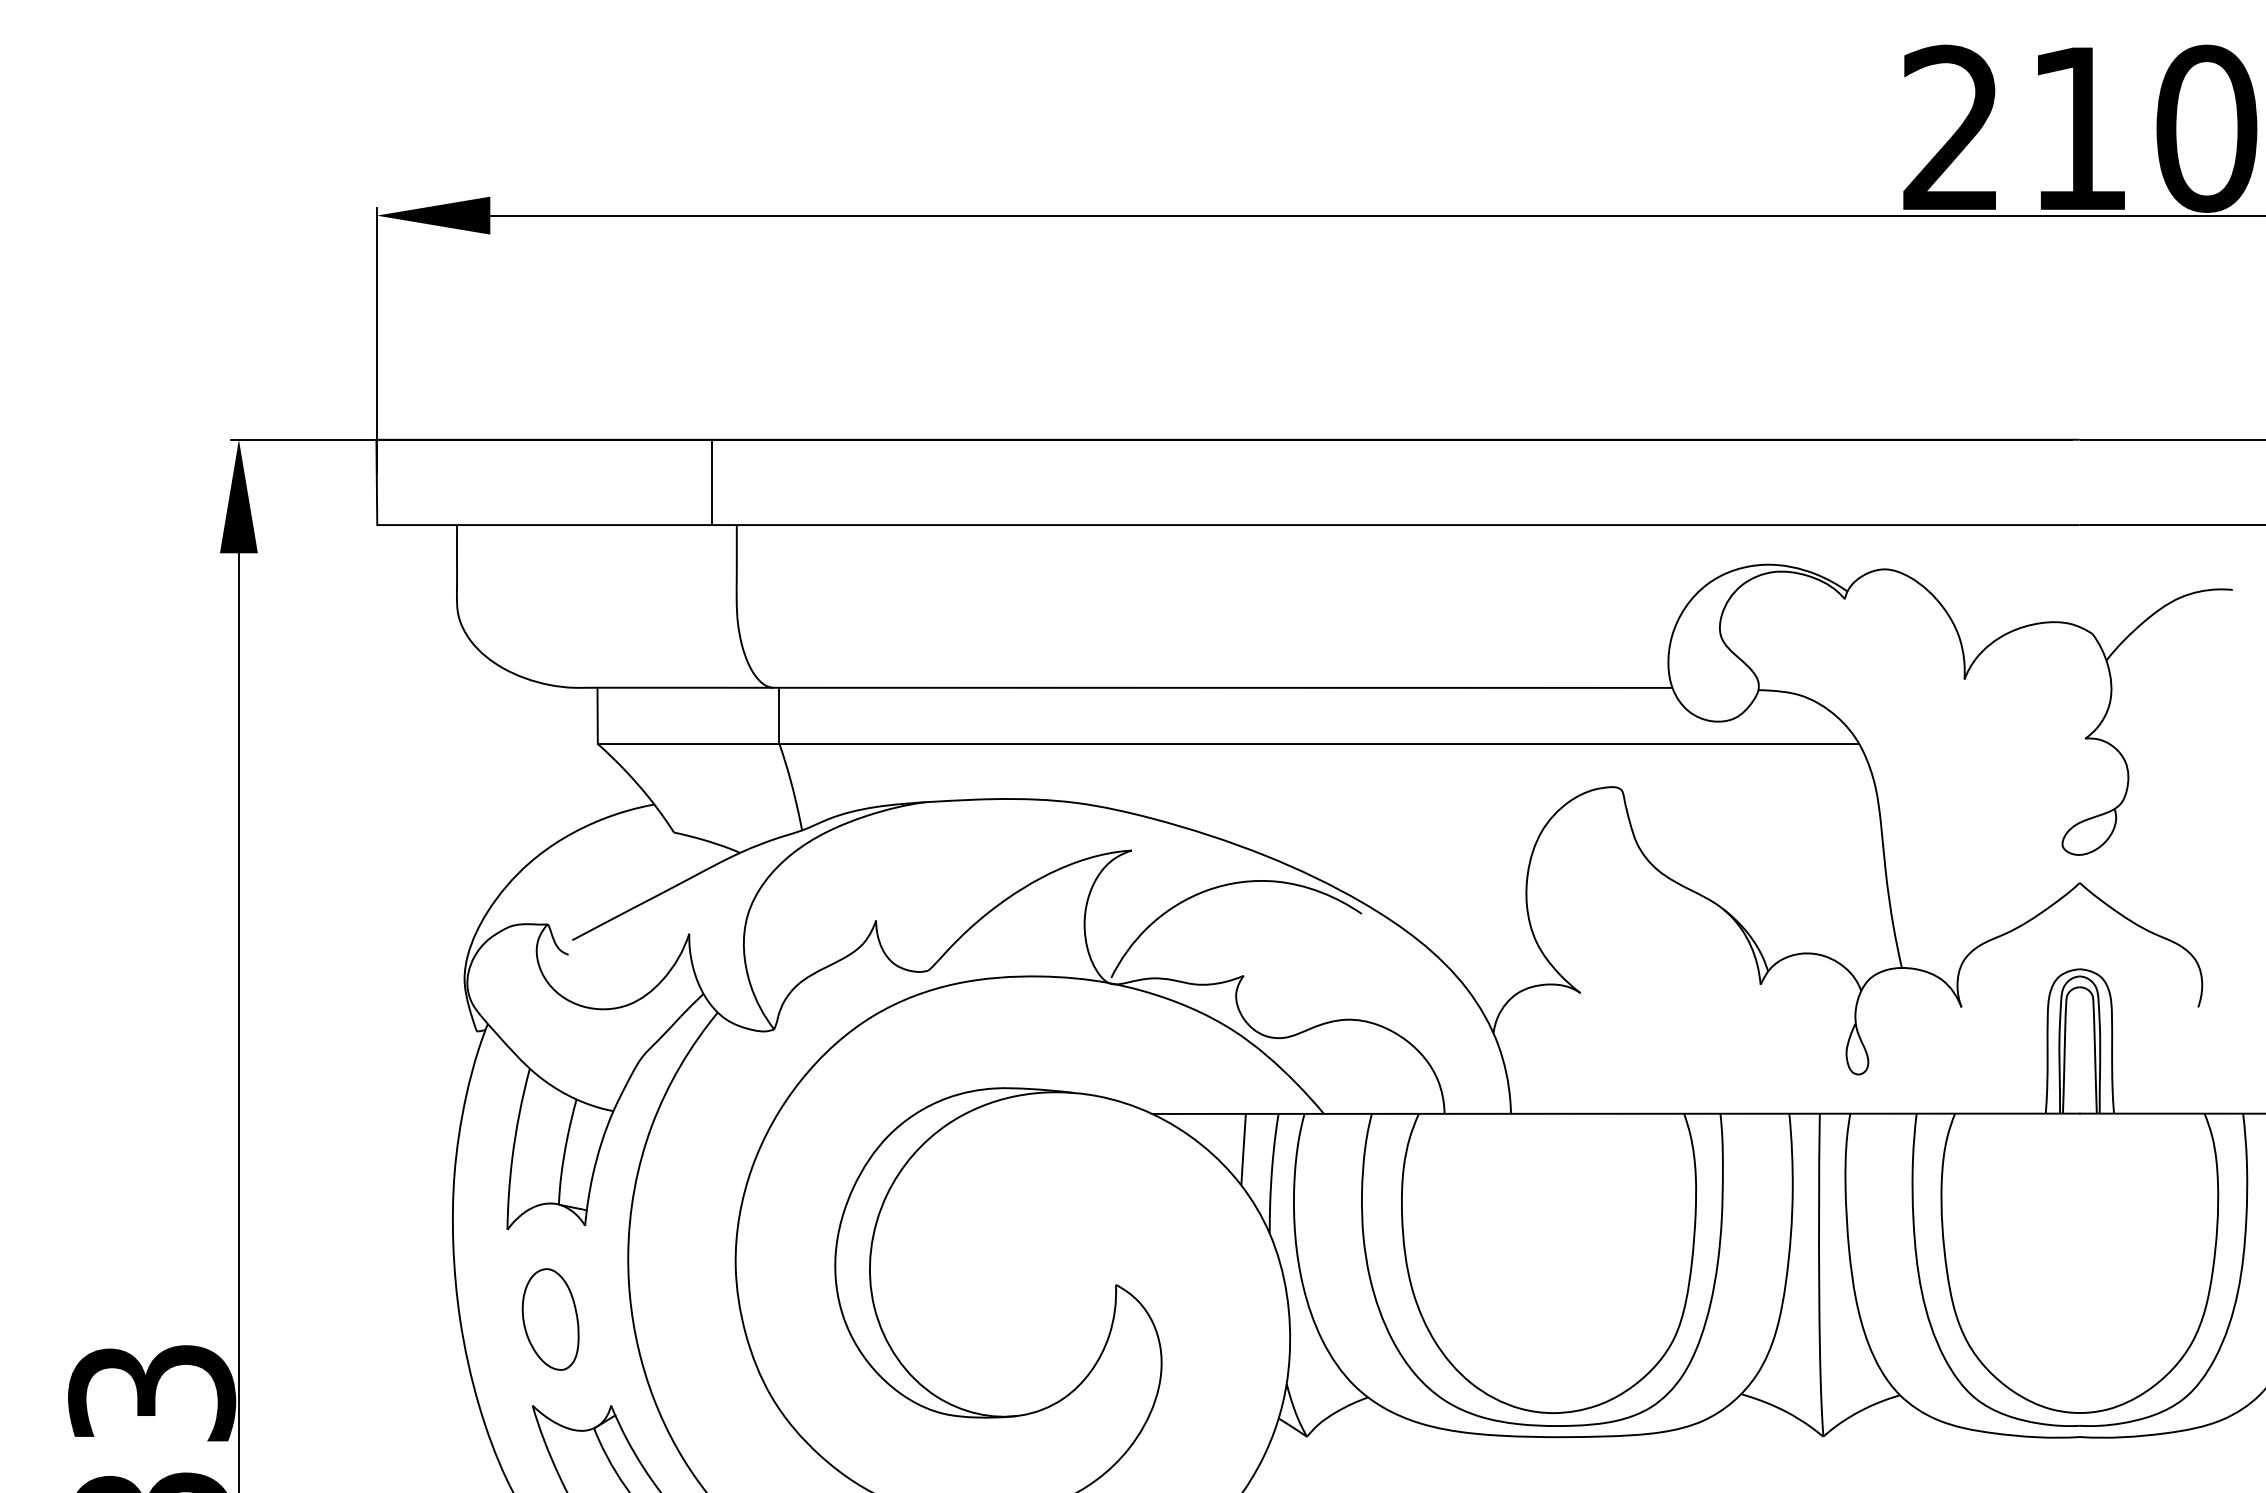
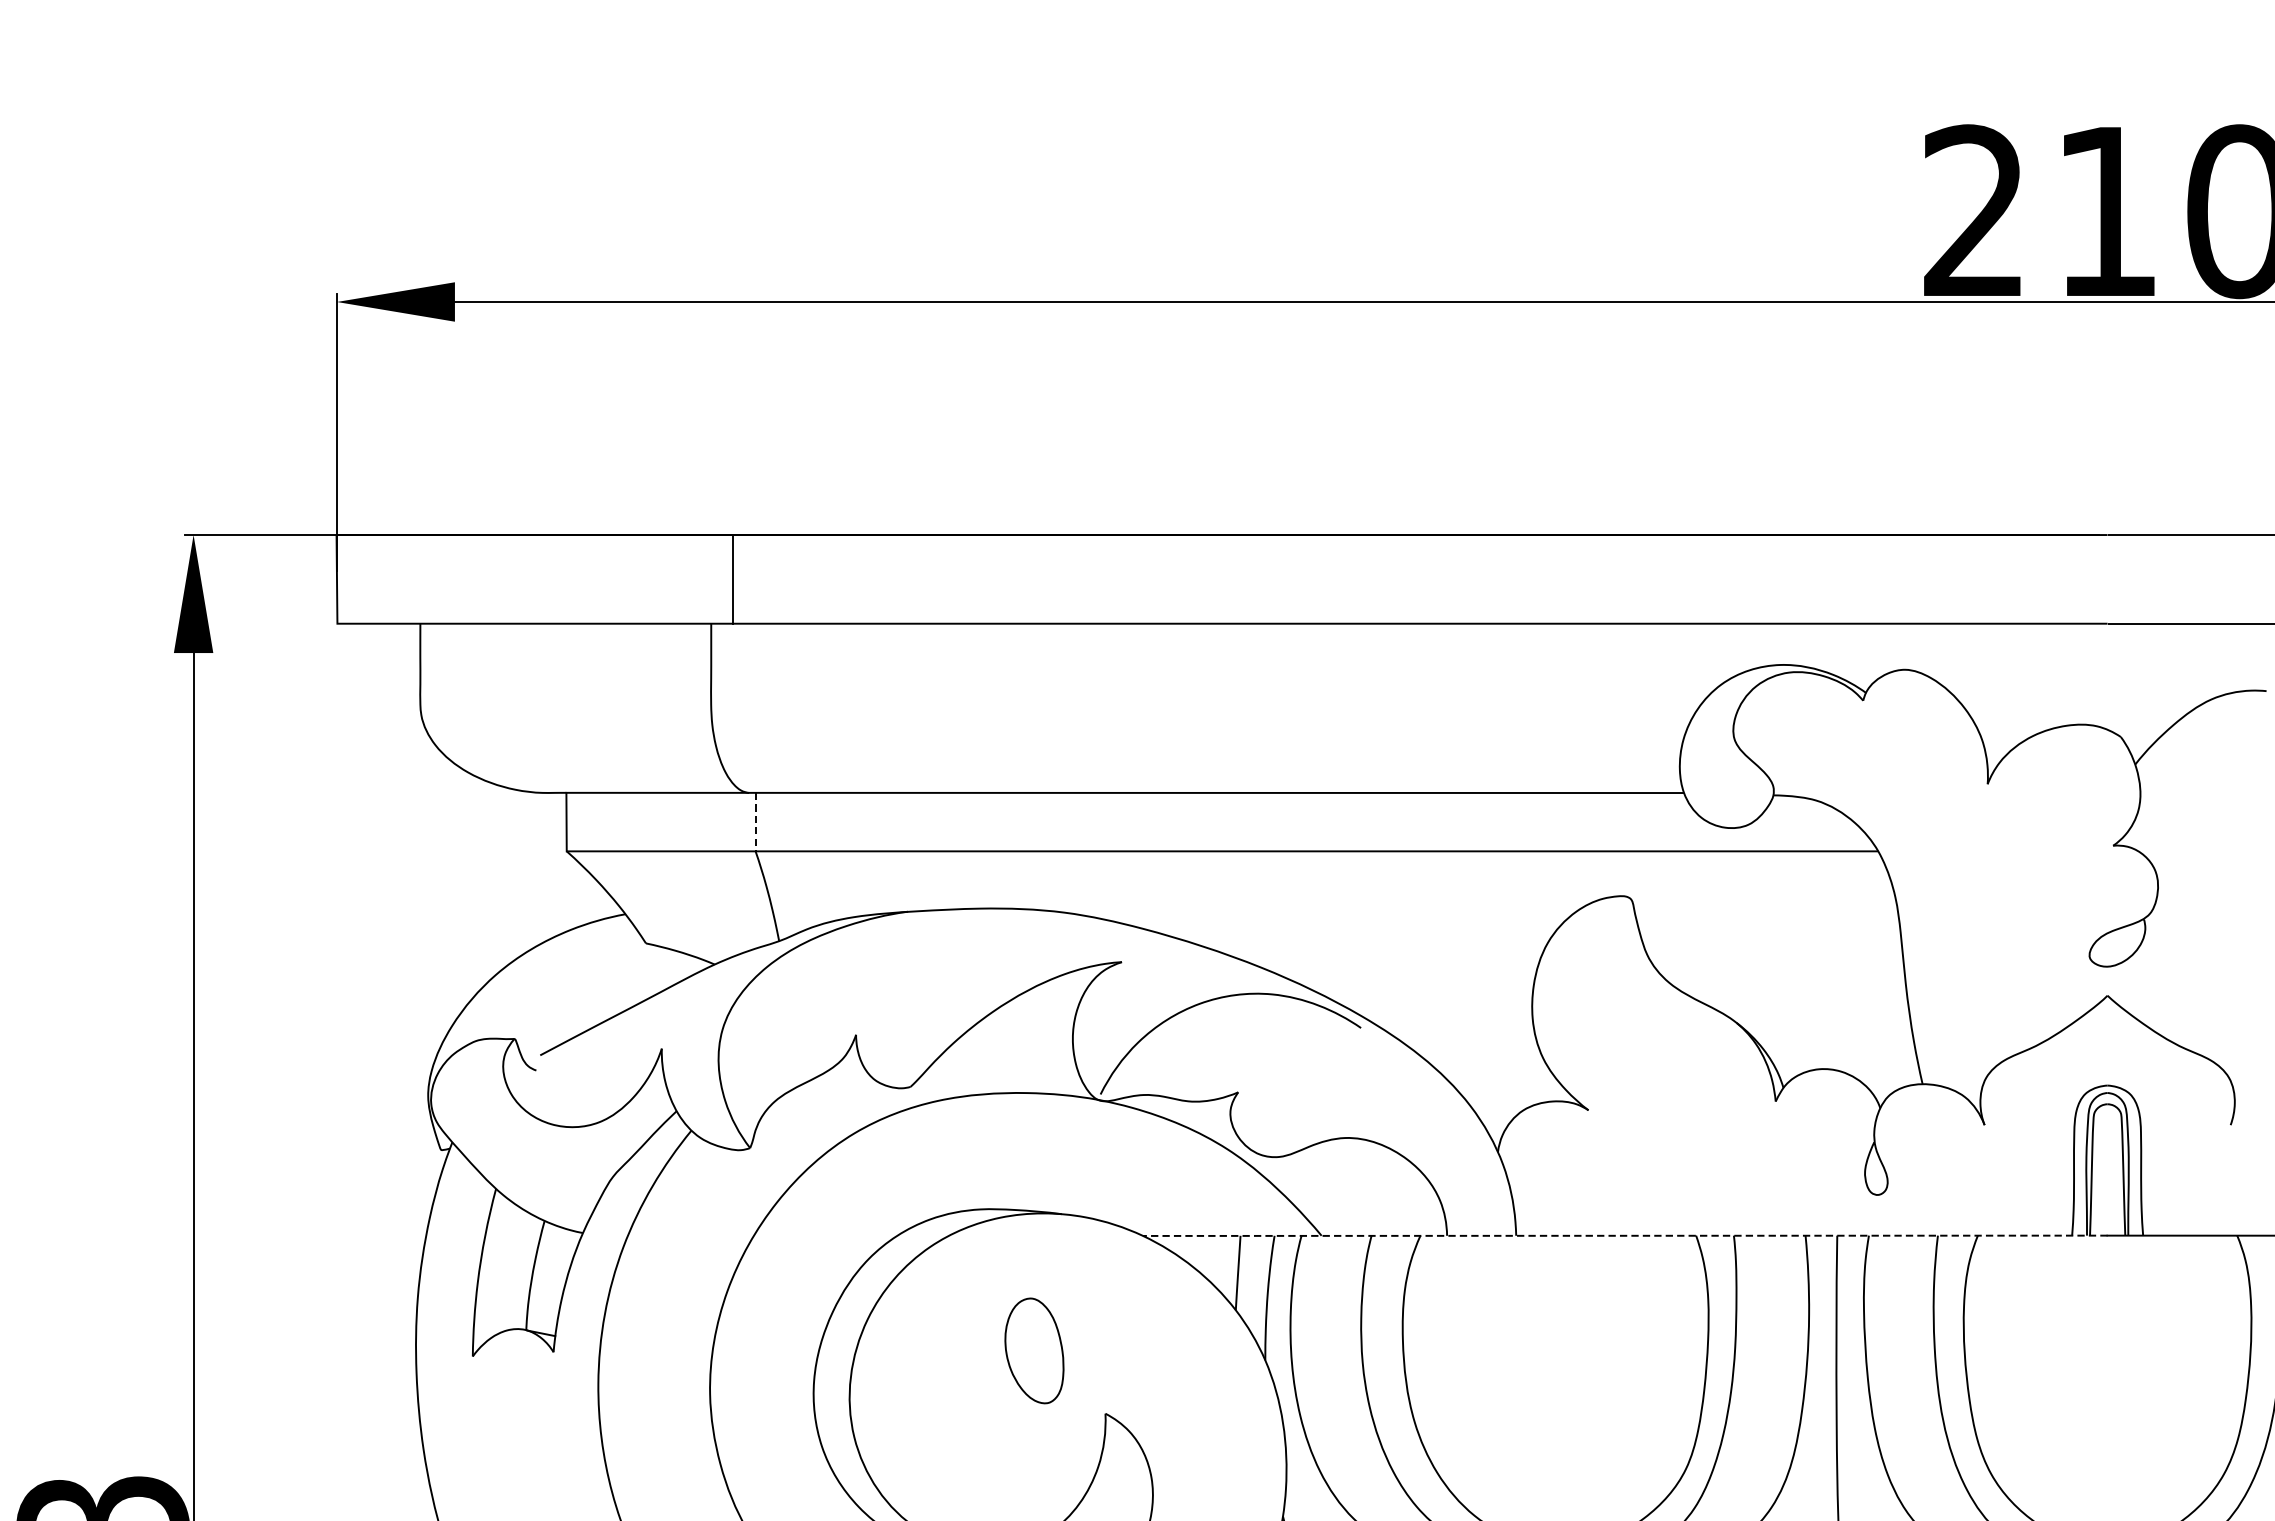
line: (712, 482) -> (732, 579), moved
line: (779, 716) -> (755, 822), solid -> dashed
line: (1615, 1113) -> (1624, 1235), solid -> dashed
part: (550, 1319) -> (1034, 1350), moved

